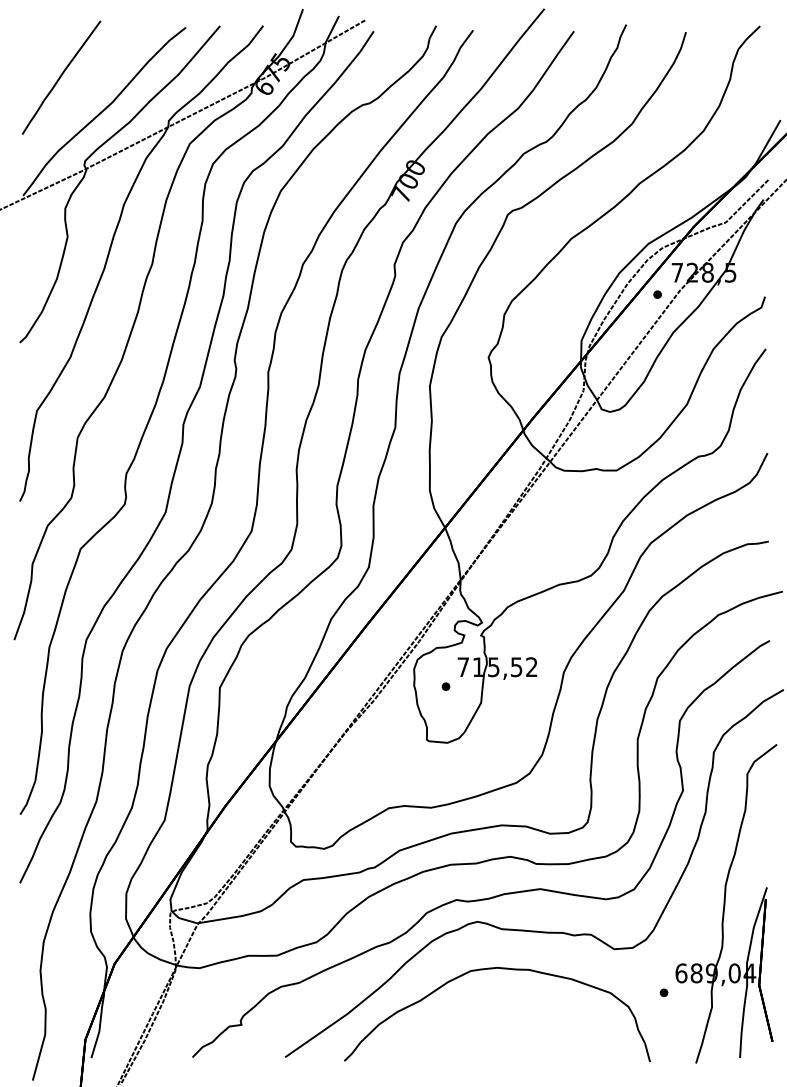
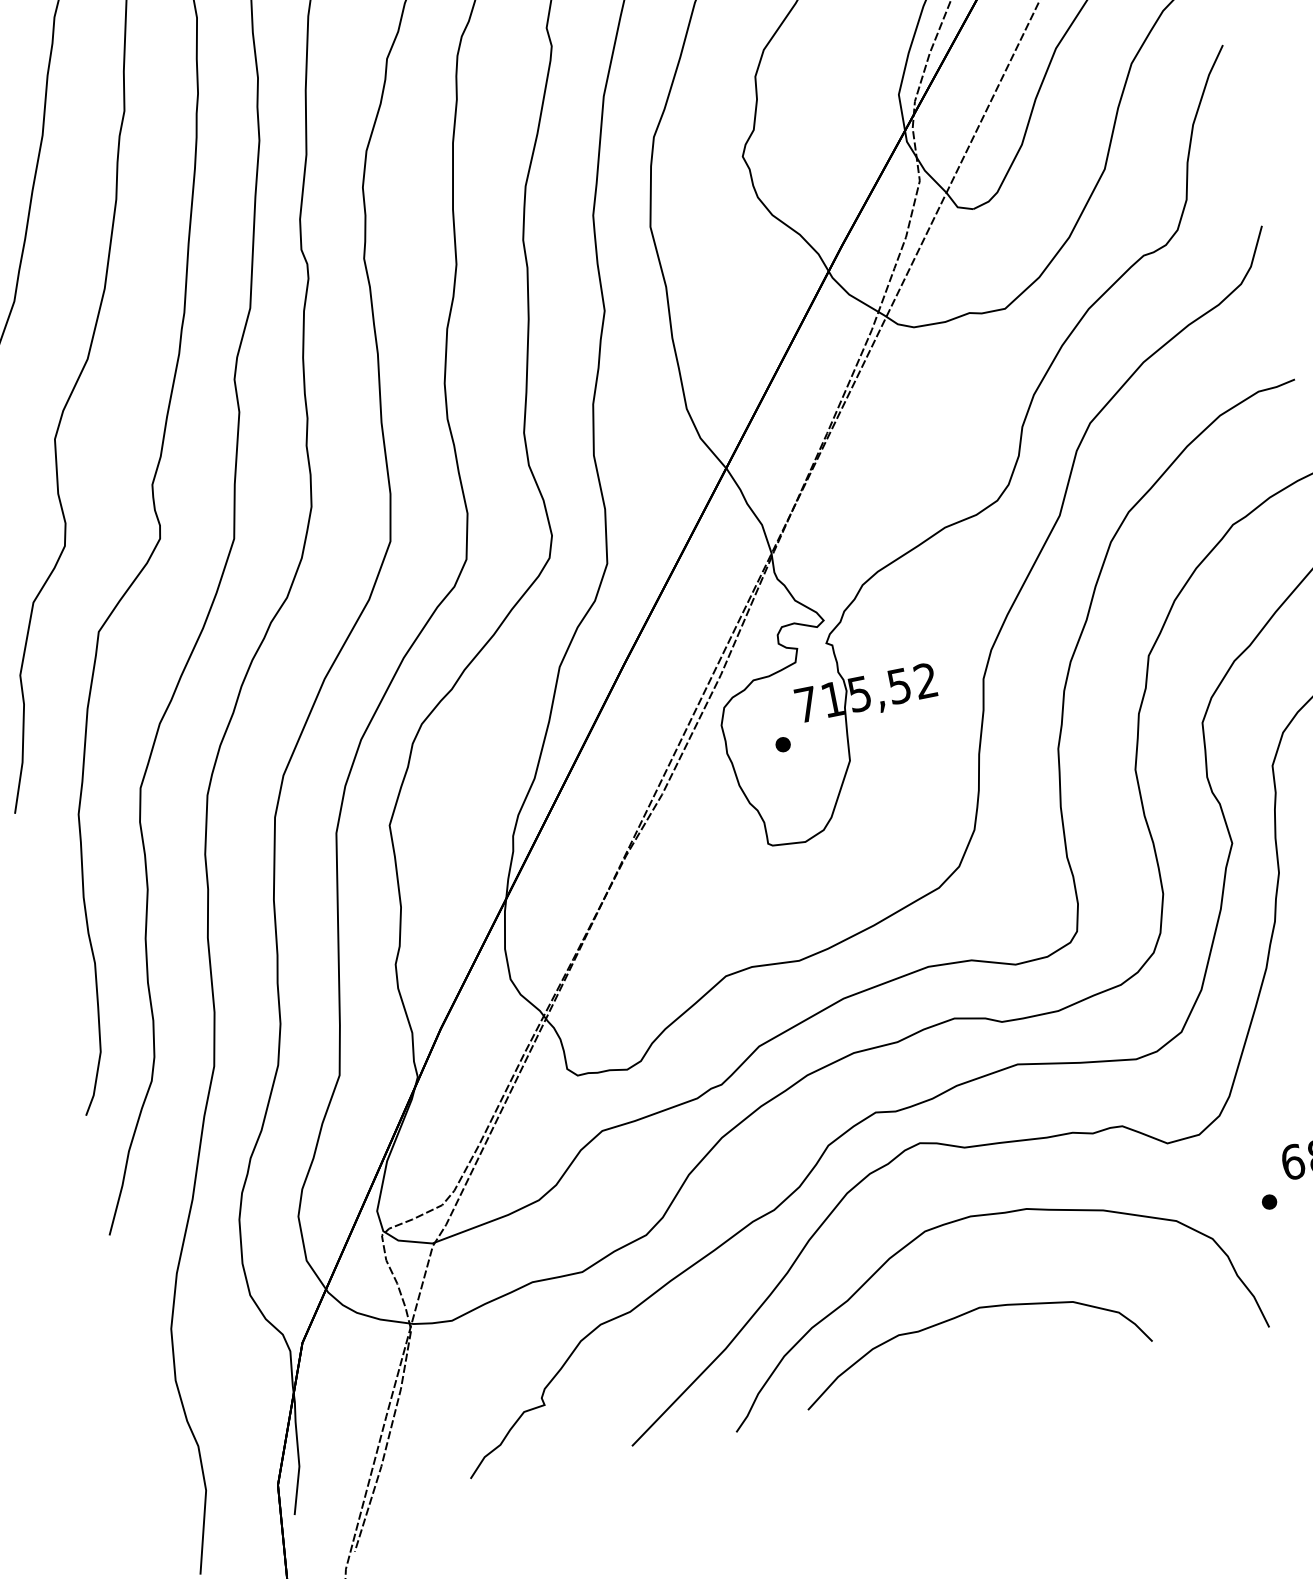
curve: (481, 1022) -> (961, 1317), added

